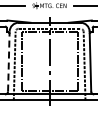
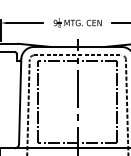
line: (8, 61) -> (19, 101), dashed -> solid

